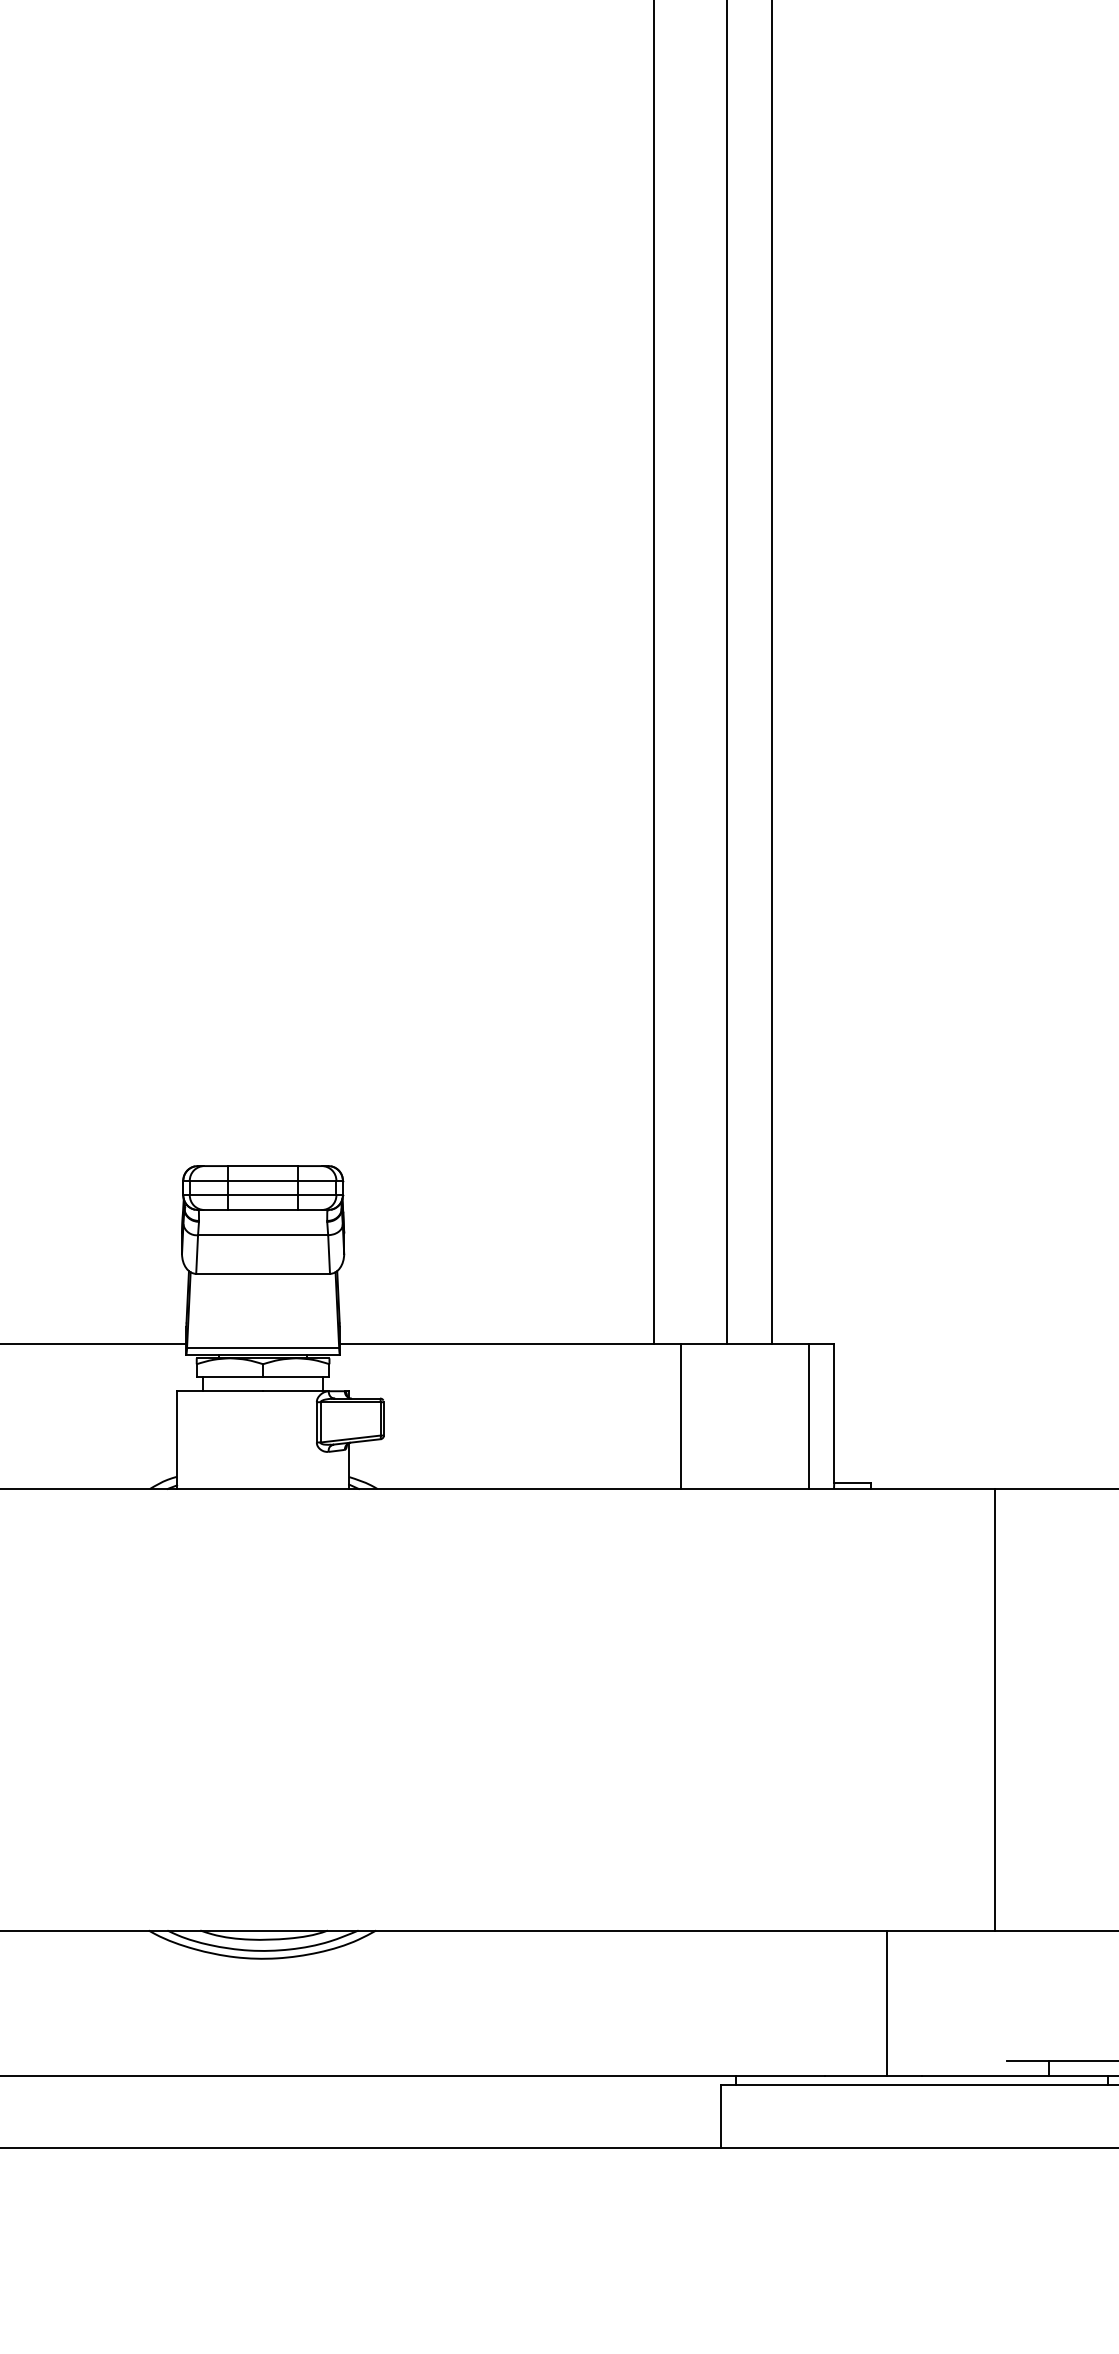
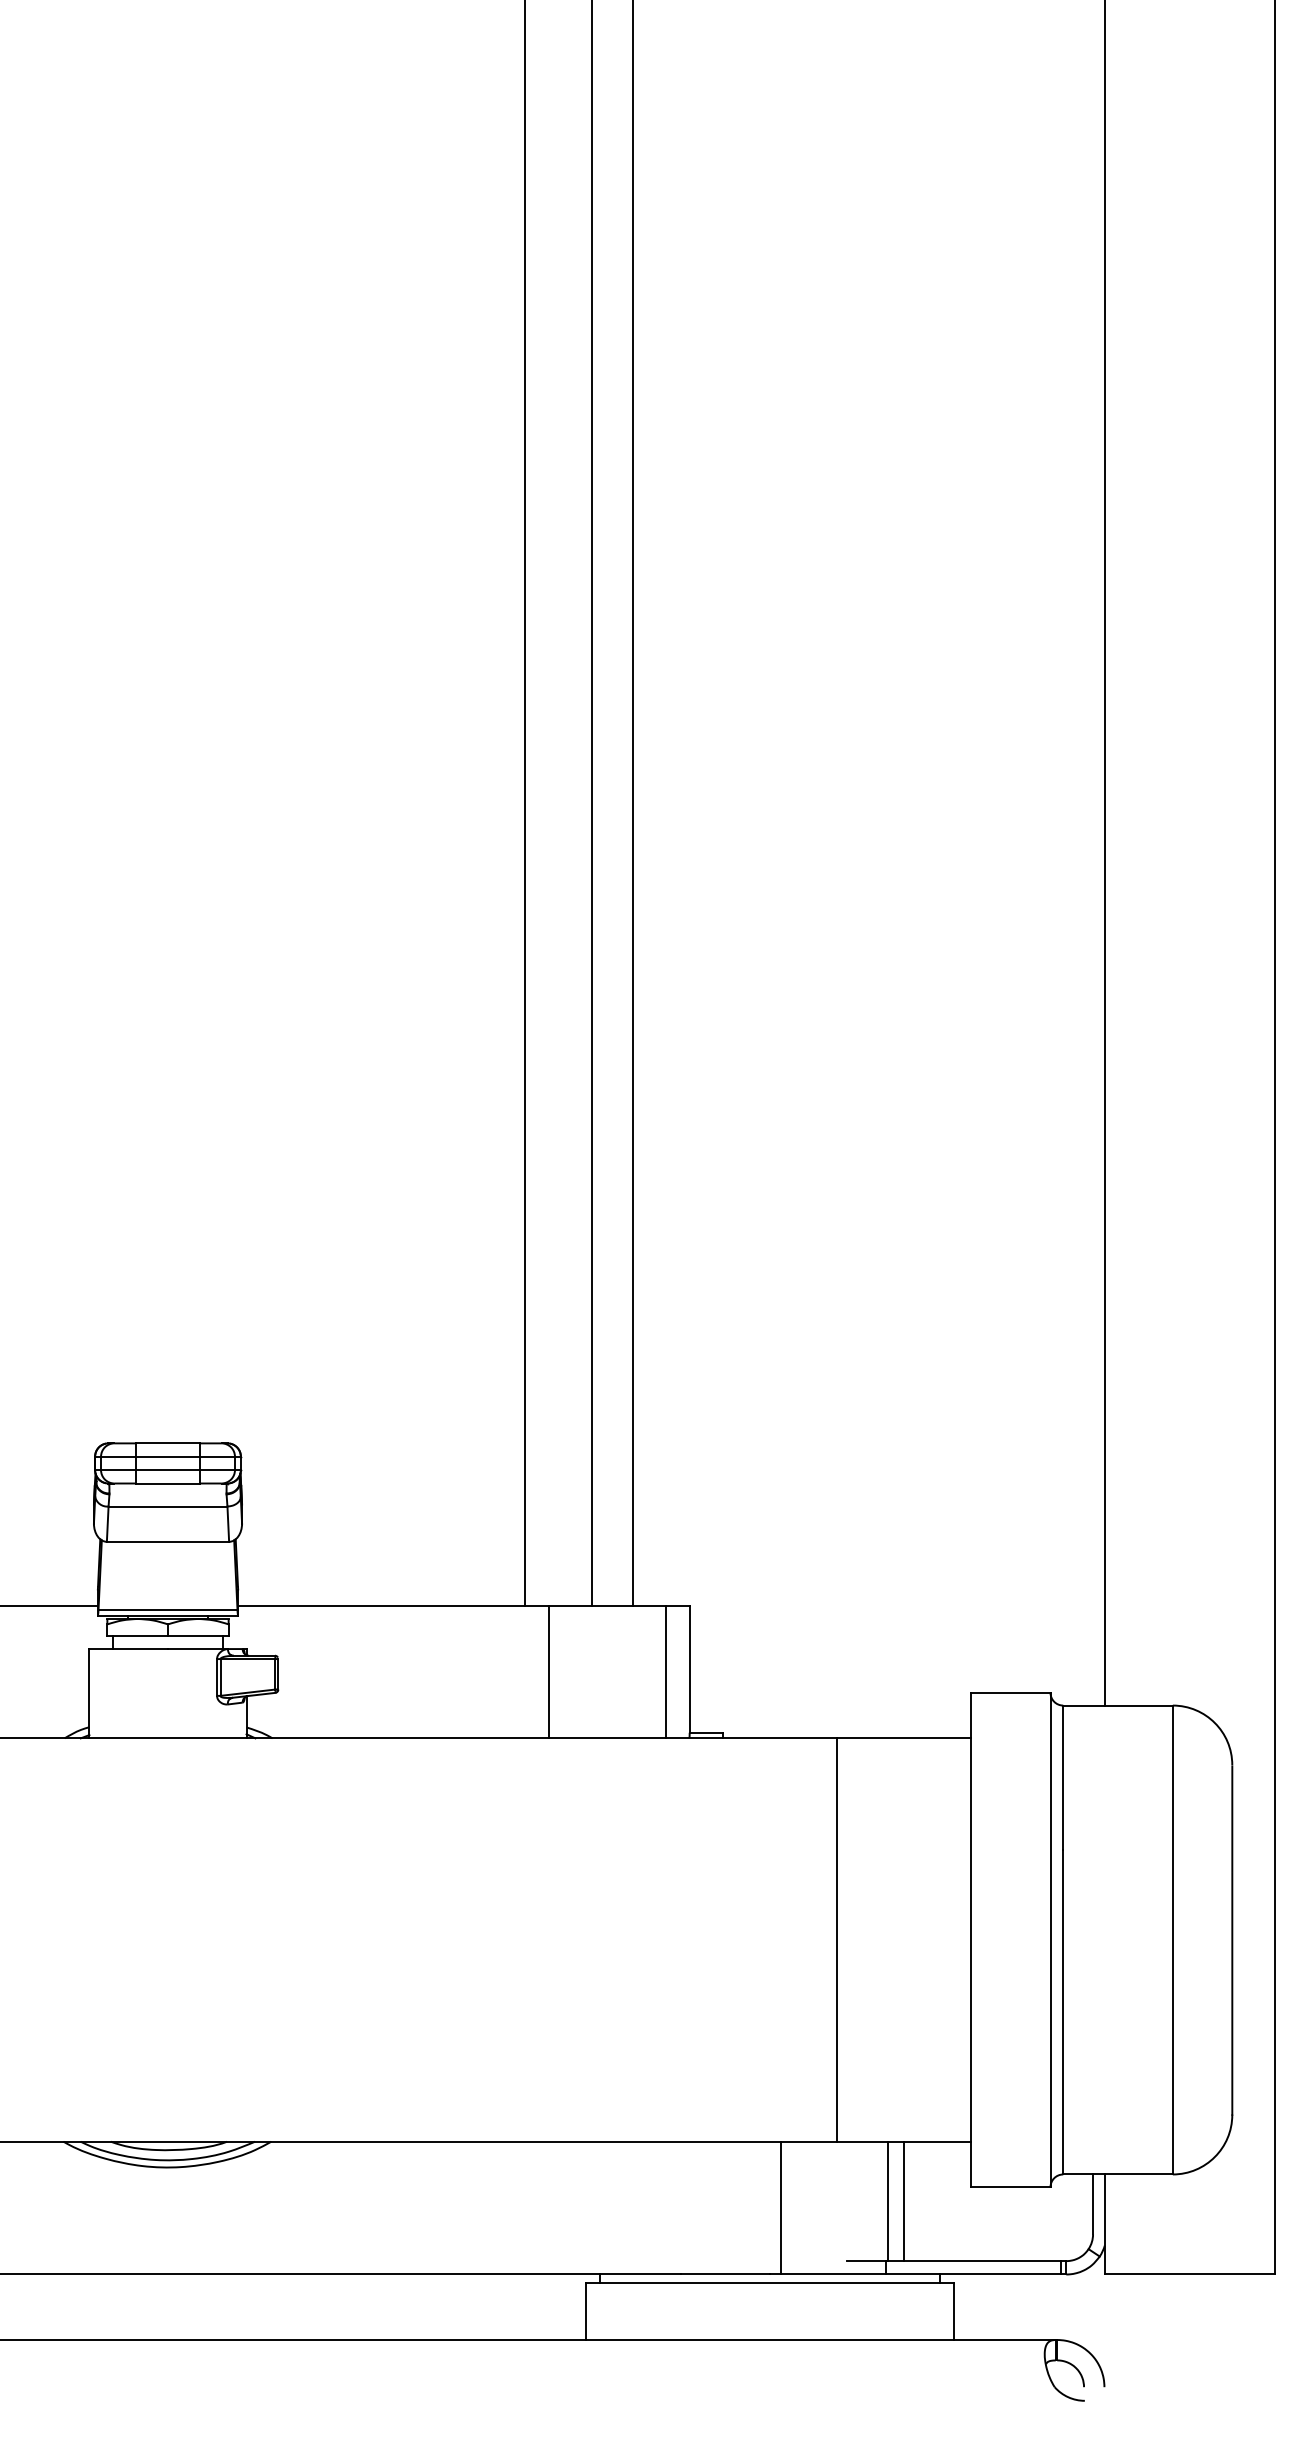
line: (1050, 1995) -> (887, 2201), added
line: (1068, 1995) -> (903, 2201), added
line: (886, 2002) -> (780, 2207), moved

